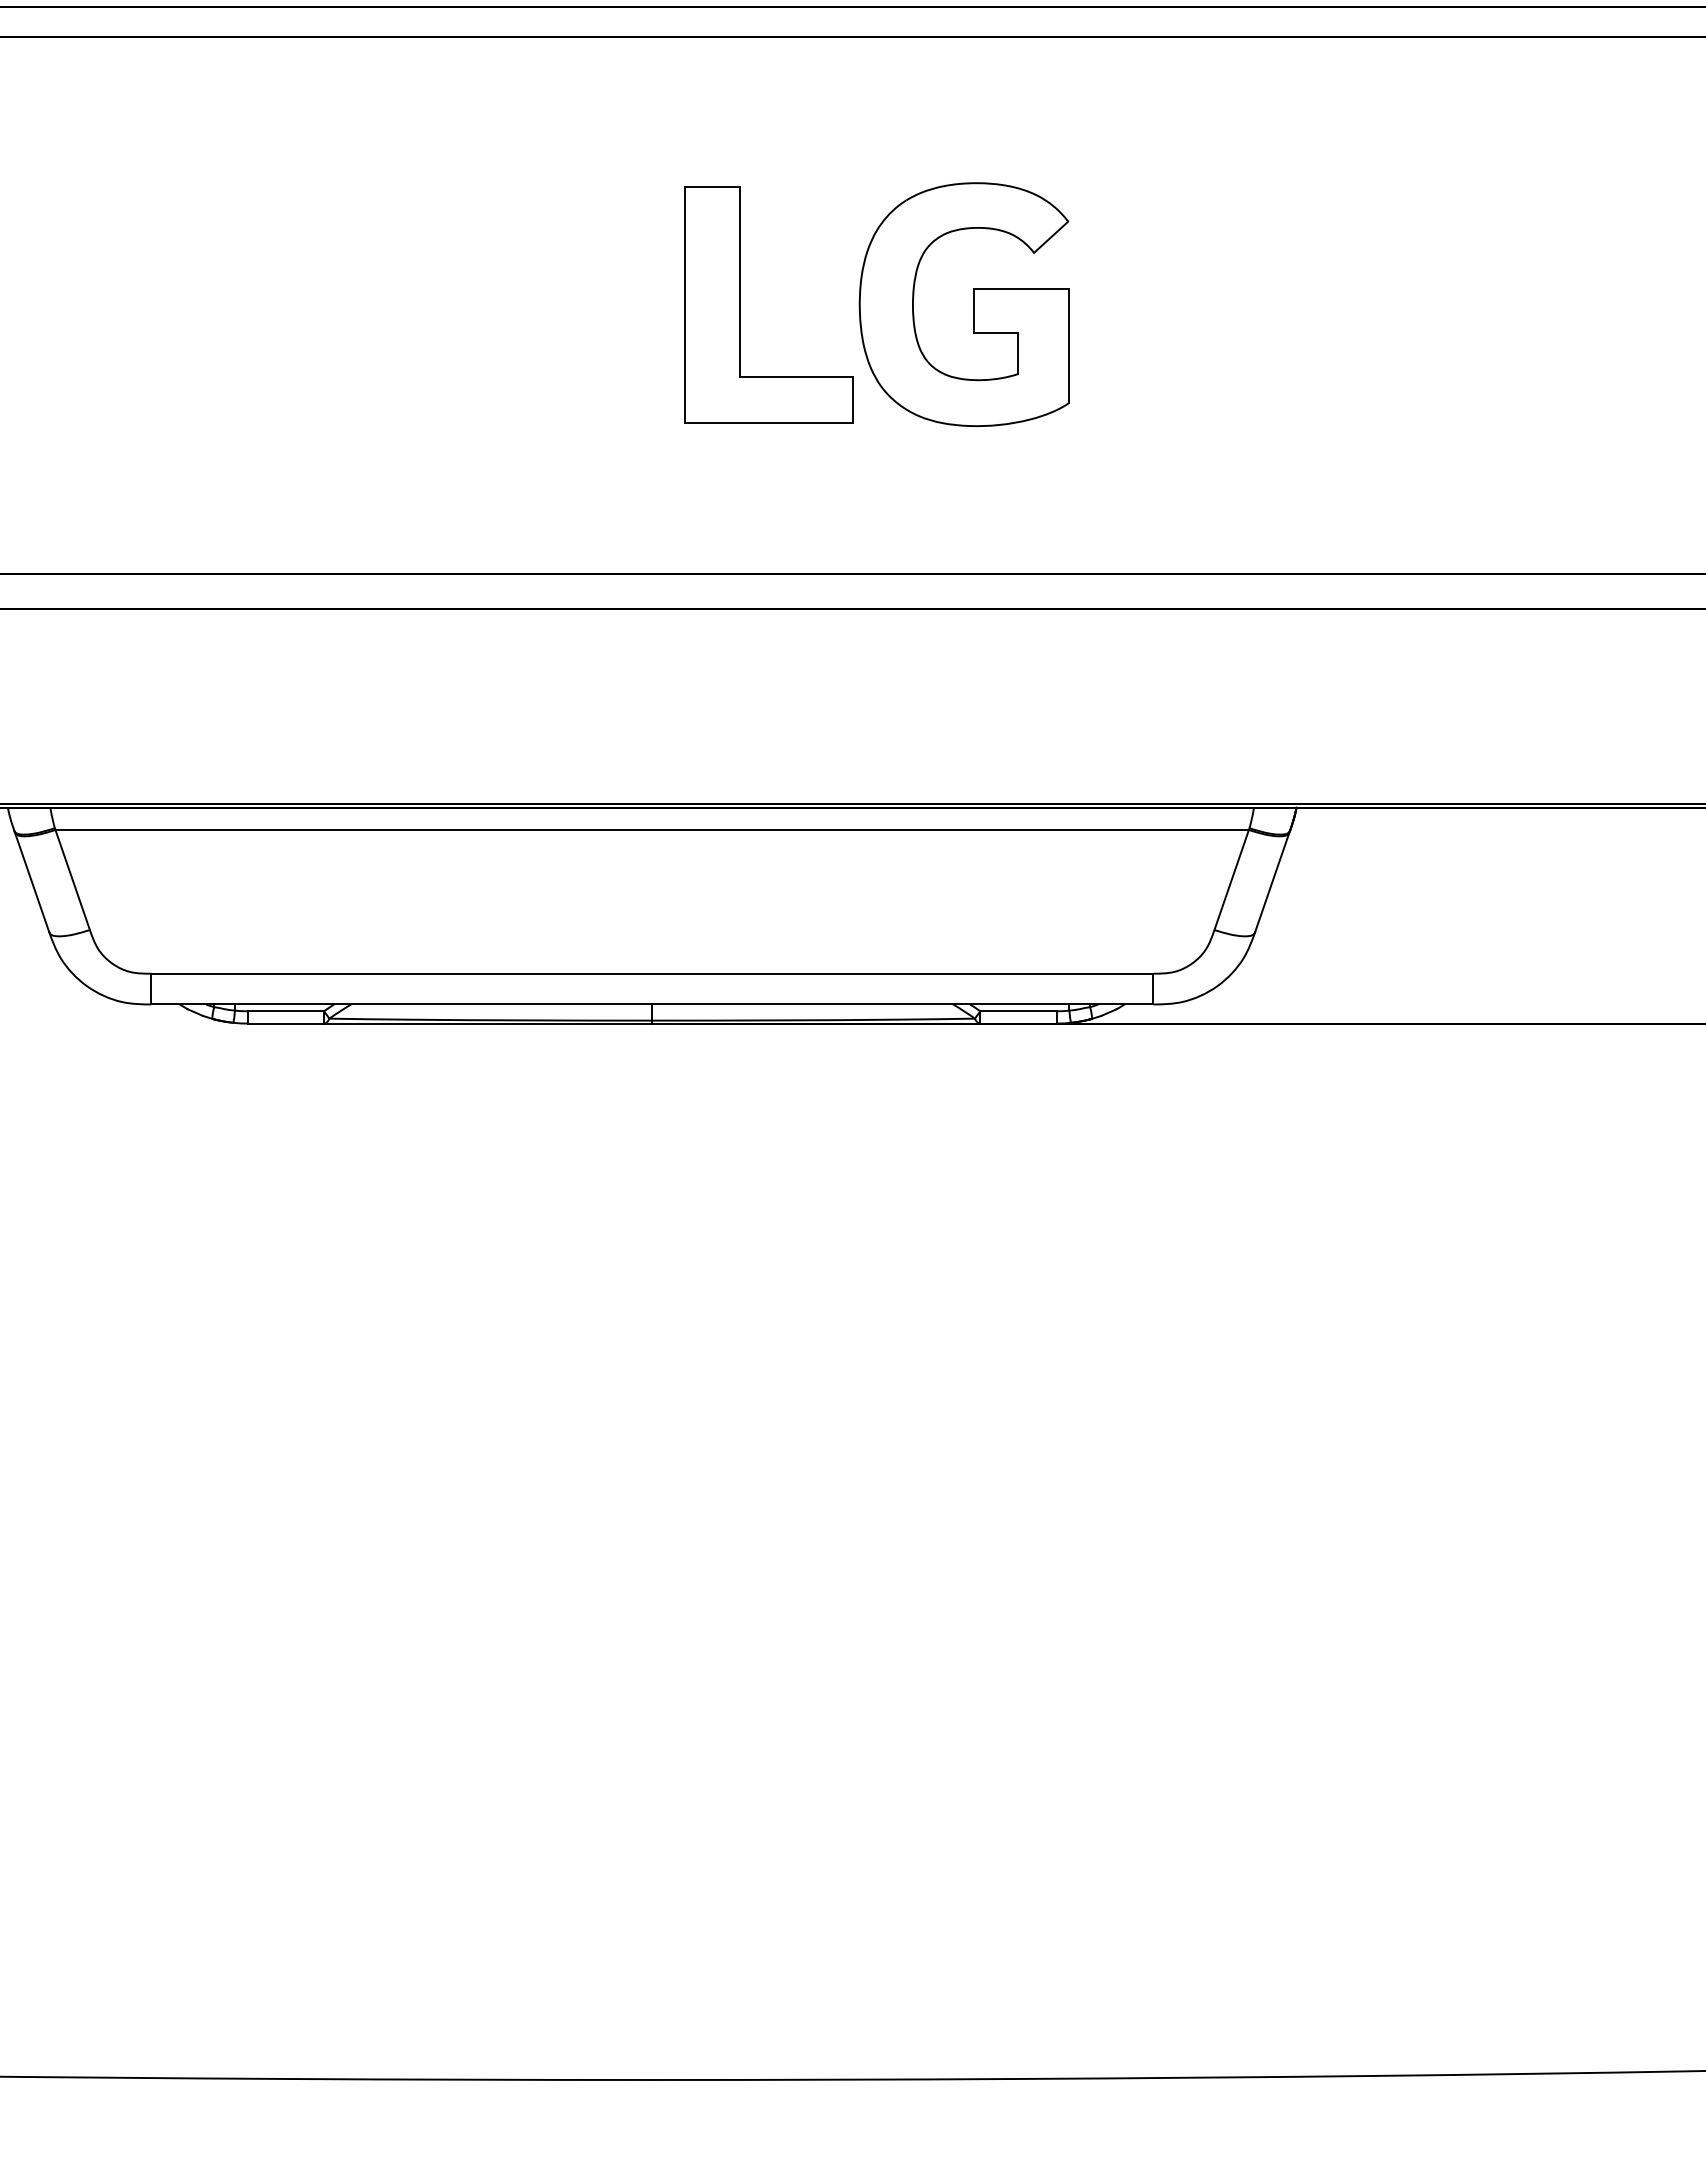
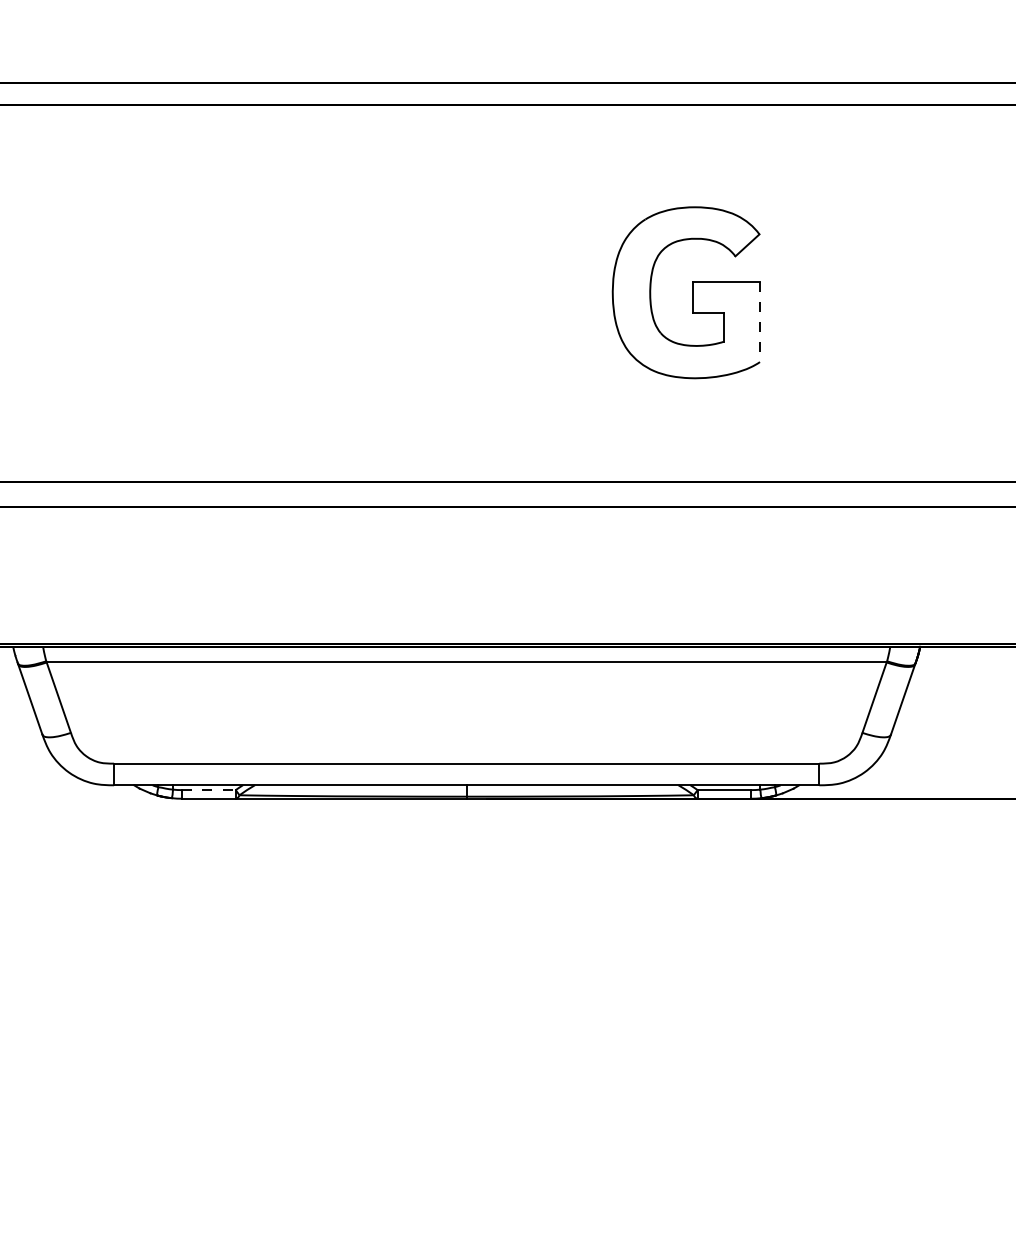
part: (740, 304) -> (528, 292), removed
line: (1068, 346) -> (759, 322), solid -> dashed
line: (286, 1011) -> (209, 790), solid -> dashed

